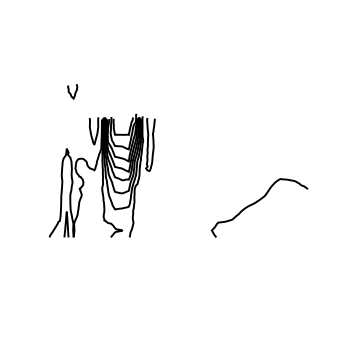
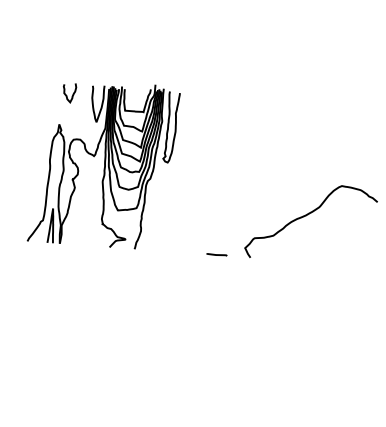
curve: (70, 92) -> (66, 93), moved
line: (191, 237) -> (217, 255), added

